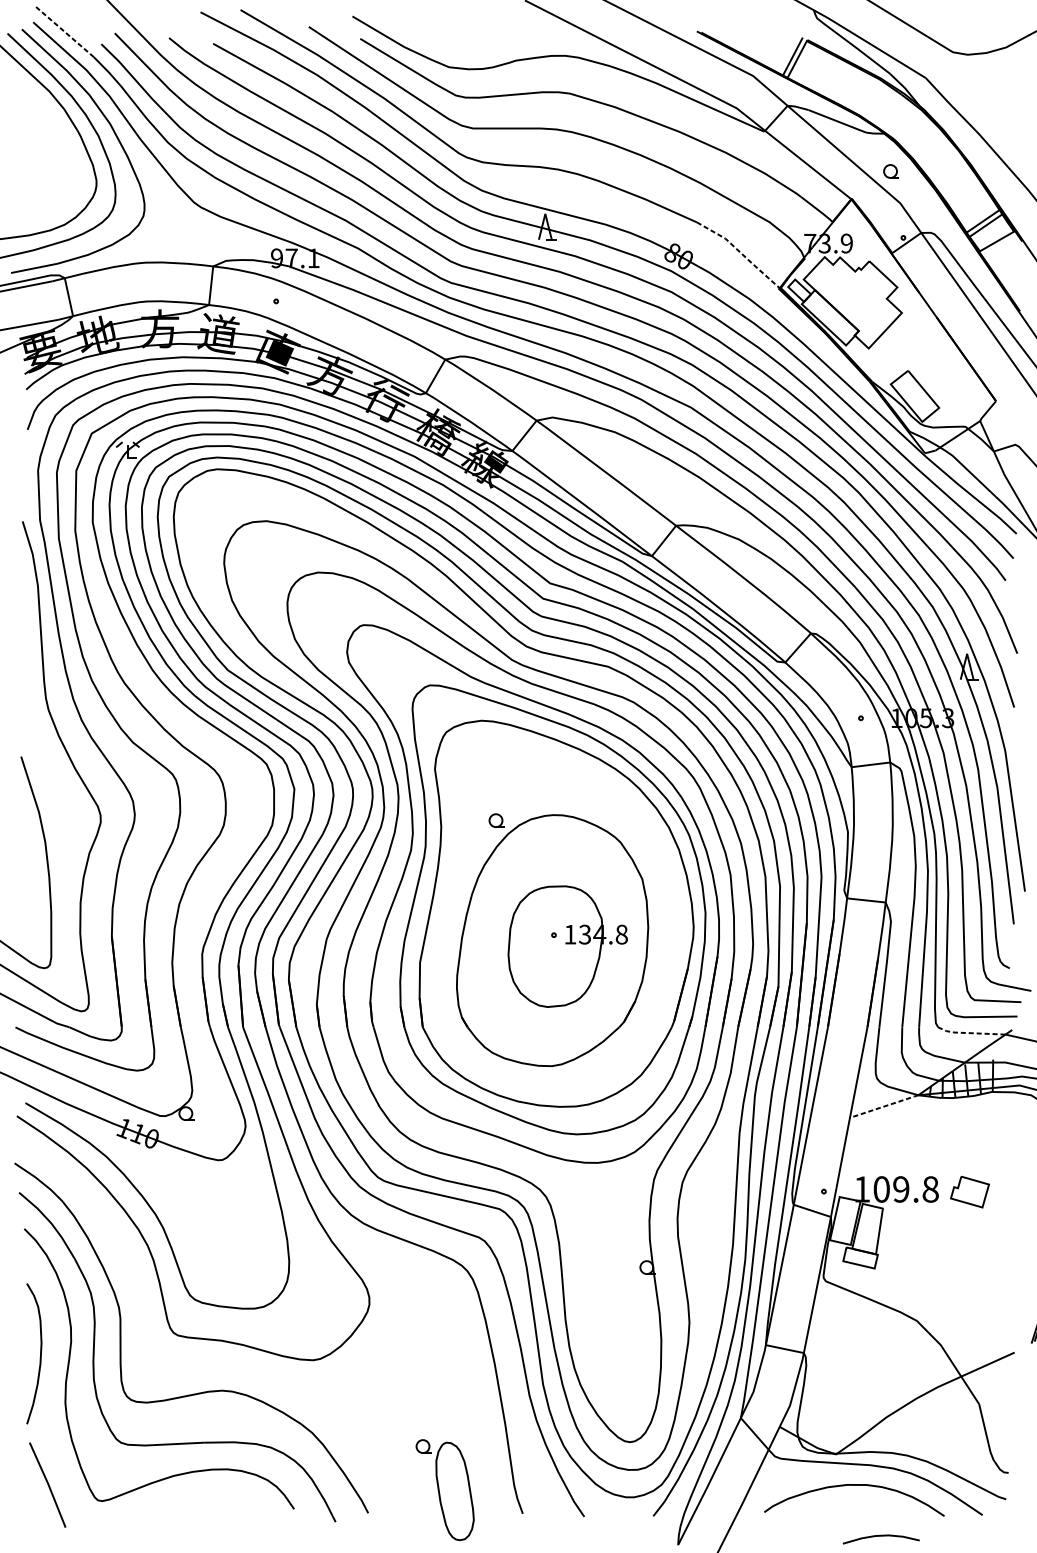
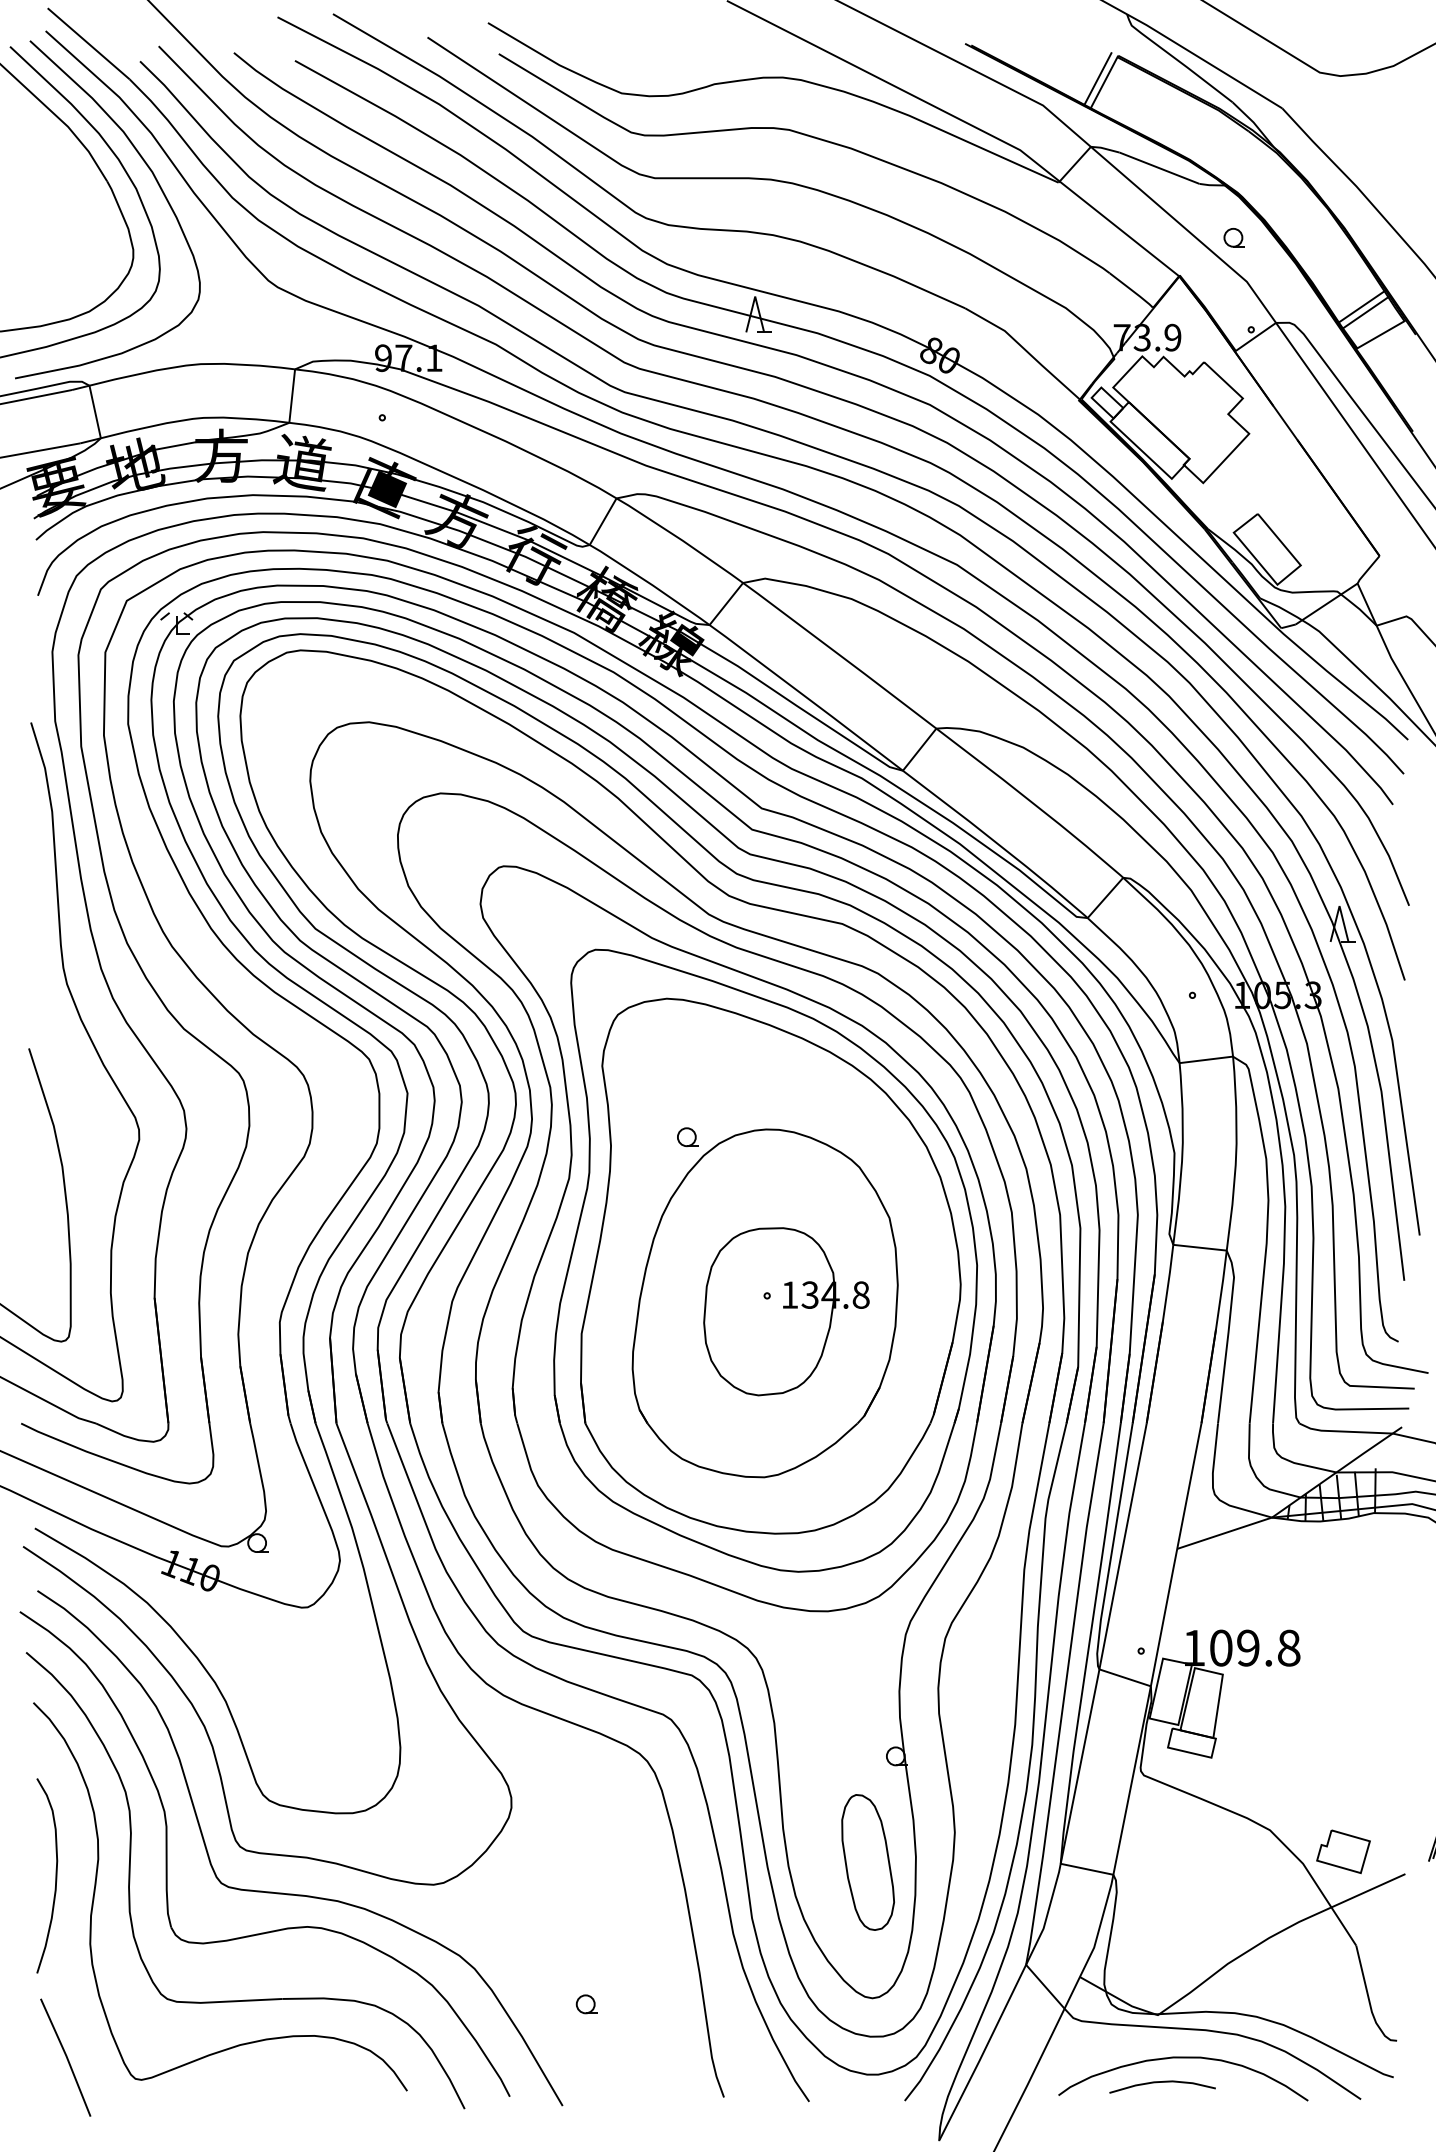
line: (64, 31) -> (88, 43), dashed -> solid
line: (740, 252) -> (1025, 350), dashed -> solid
line: (970, 1033) -> (1344, 1431), dashed -> solid
line: (884, 1106) -> (1225, 1533), dashed -> solid
part: (969, 1191) -> (1343, 1851), moved
curve: (212, 1366) -> (293, 1893), added
part: (454, 1491) -> (867, 1862), moved
curve: (881, 1536) -> (1162, 2082), moved

